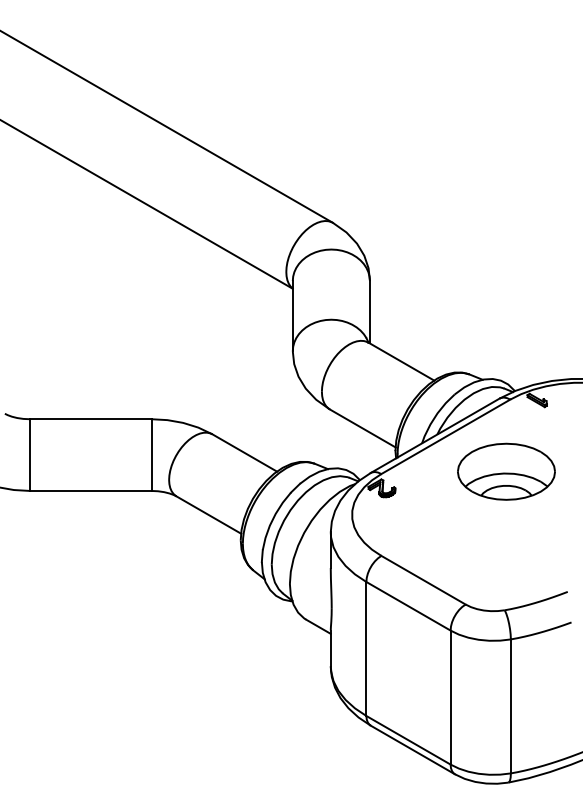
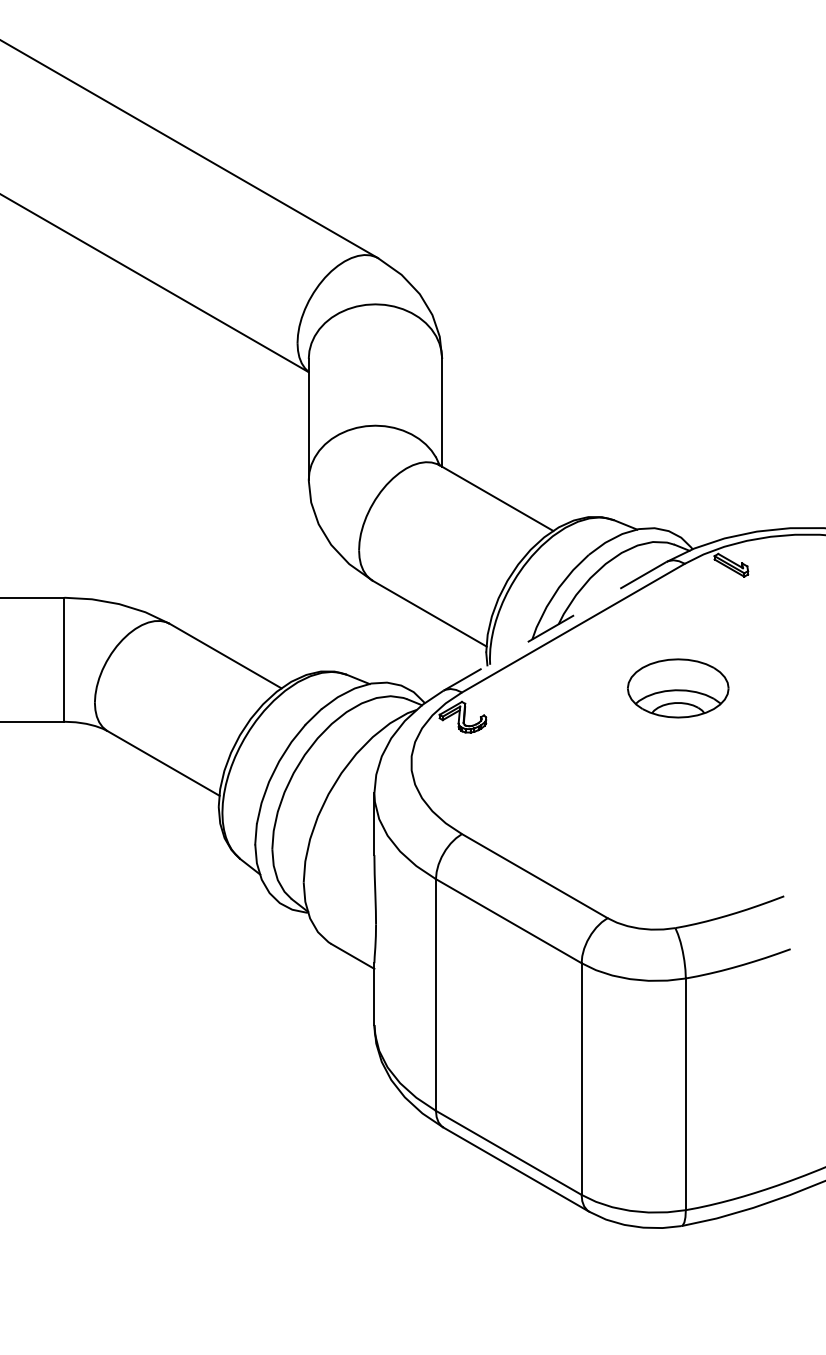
line: (434, 436) -> (553, 627), solid -> dashed
part: (506, 471) -> (678, 688), size x0.6

